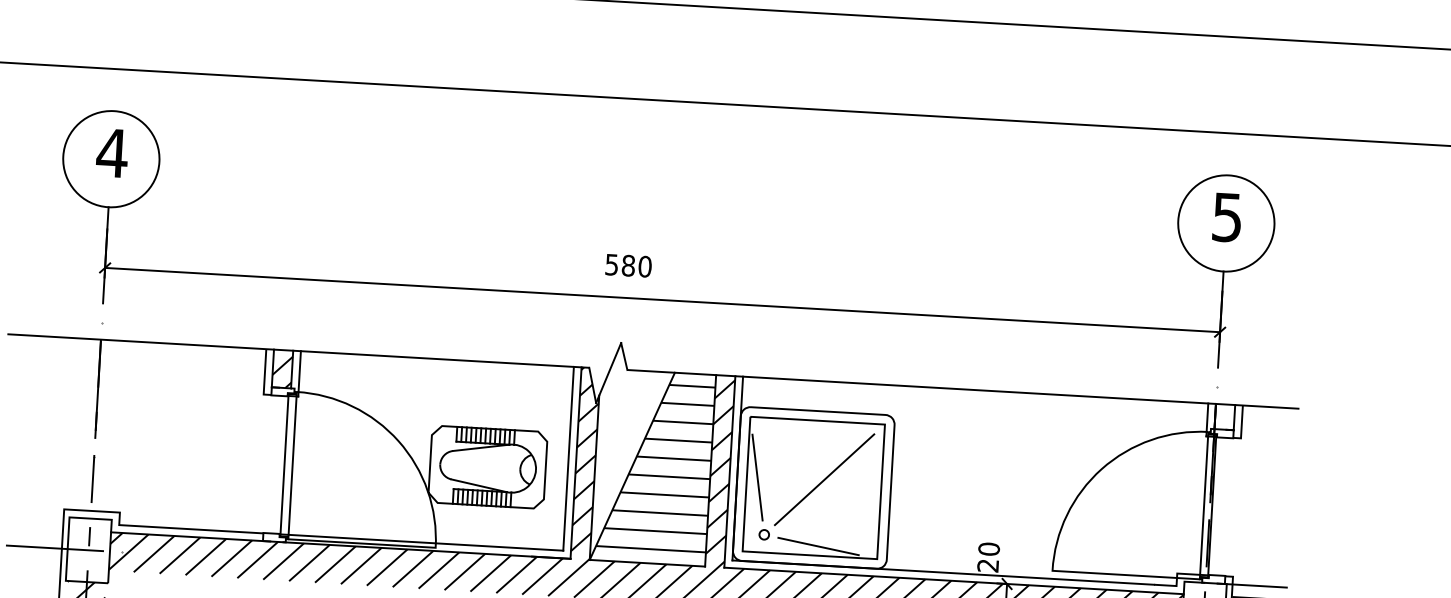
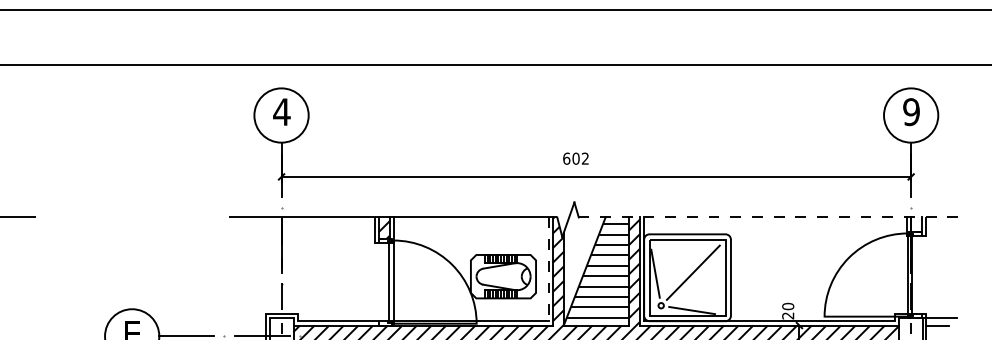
text: (1227, 216) -> (911, 111), 5 -> 9
text: (629, 265) -> (576, 158), 580 -> 602
line: (963, 389) -> (768, 217), solid -> dashed
line: (568, 459) -> (548, 269), solid -> dashed

